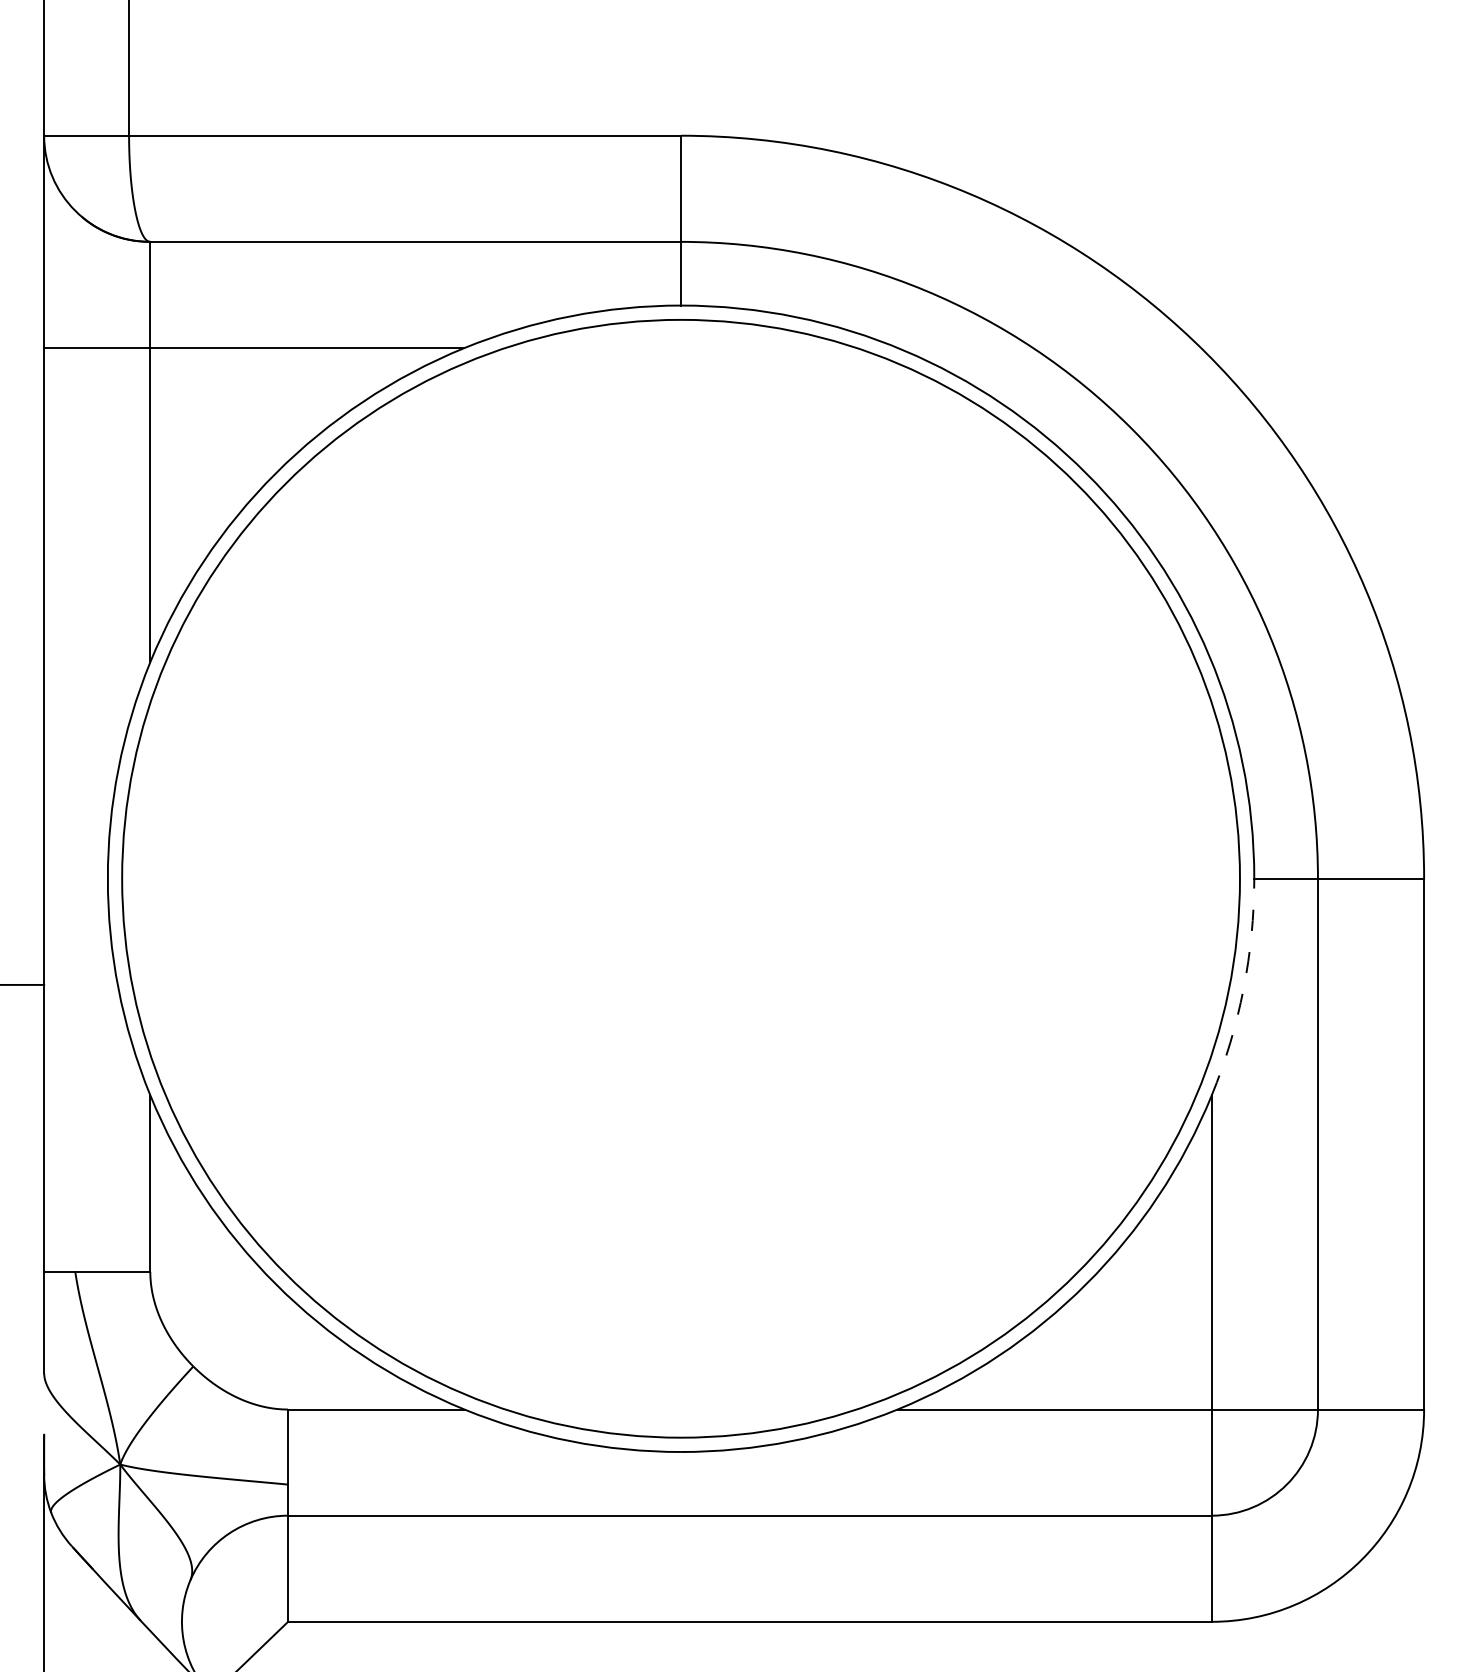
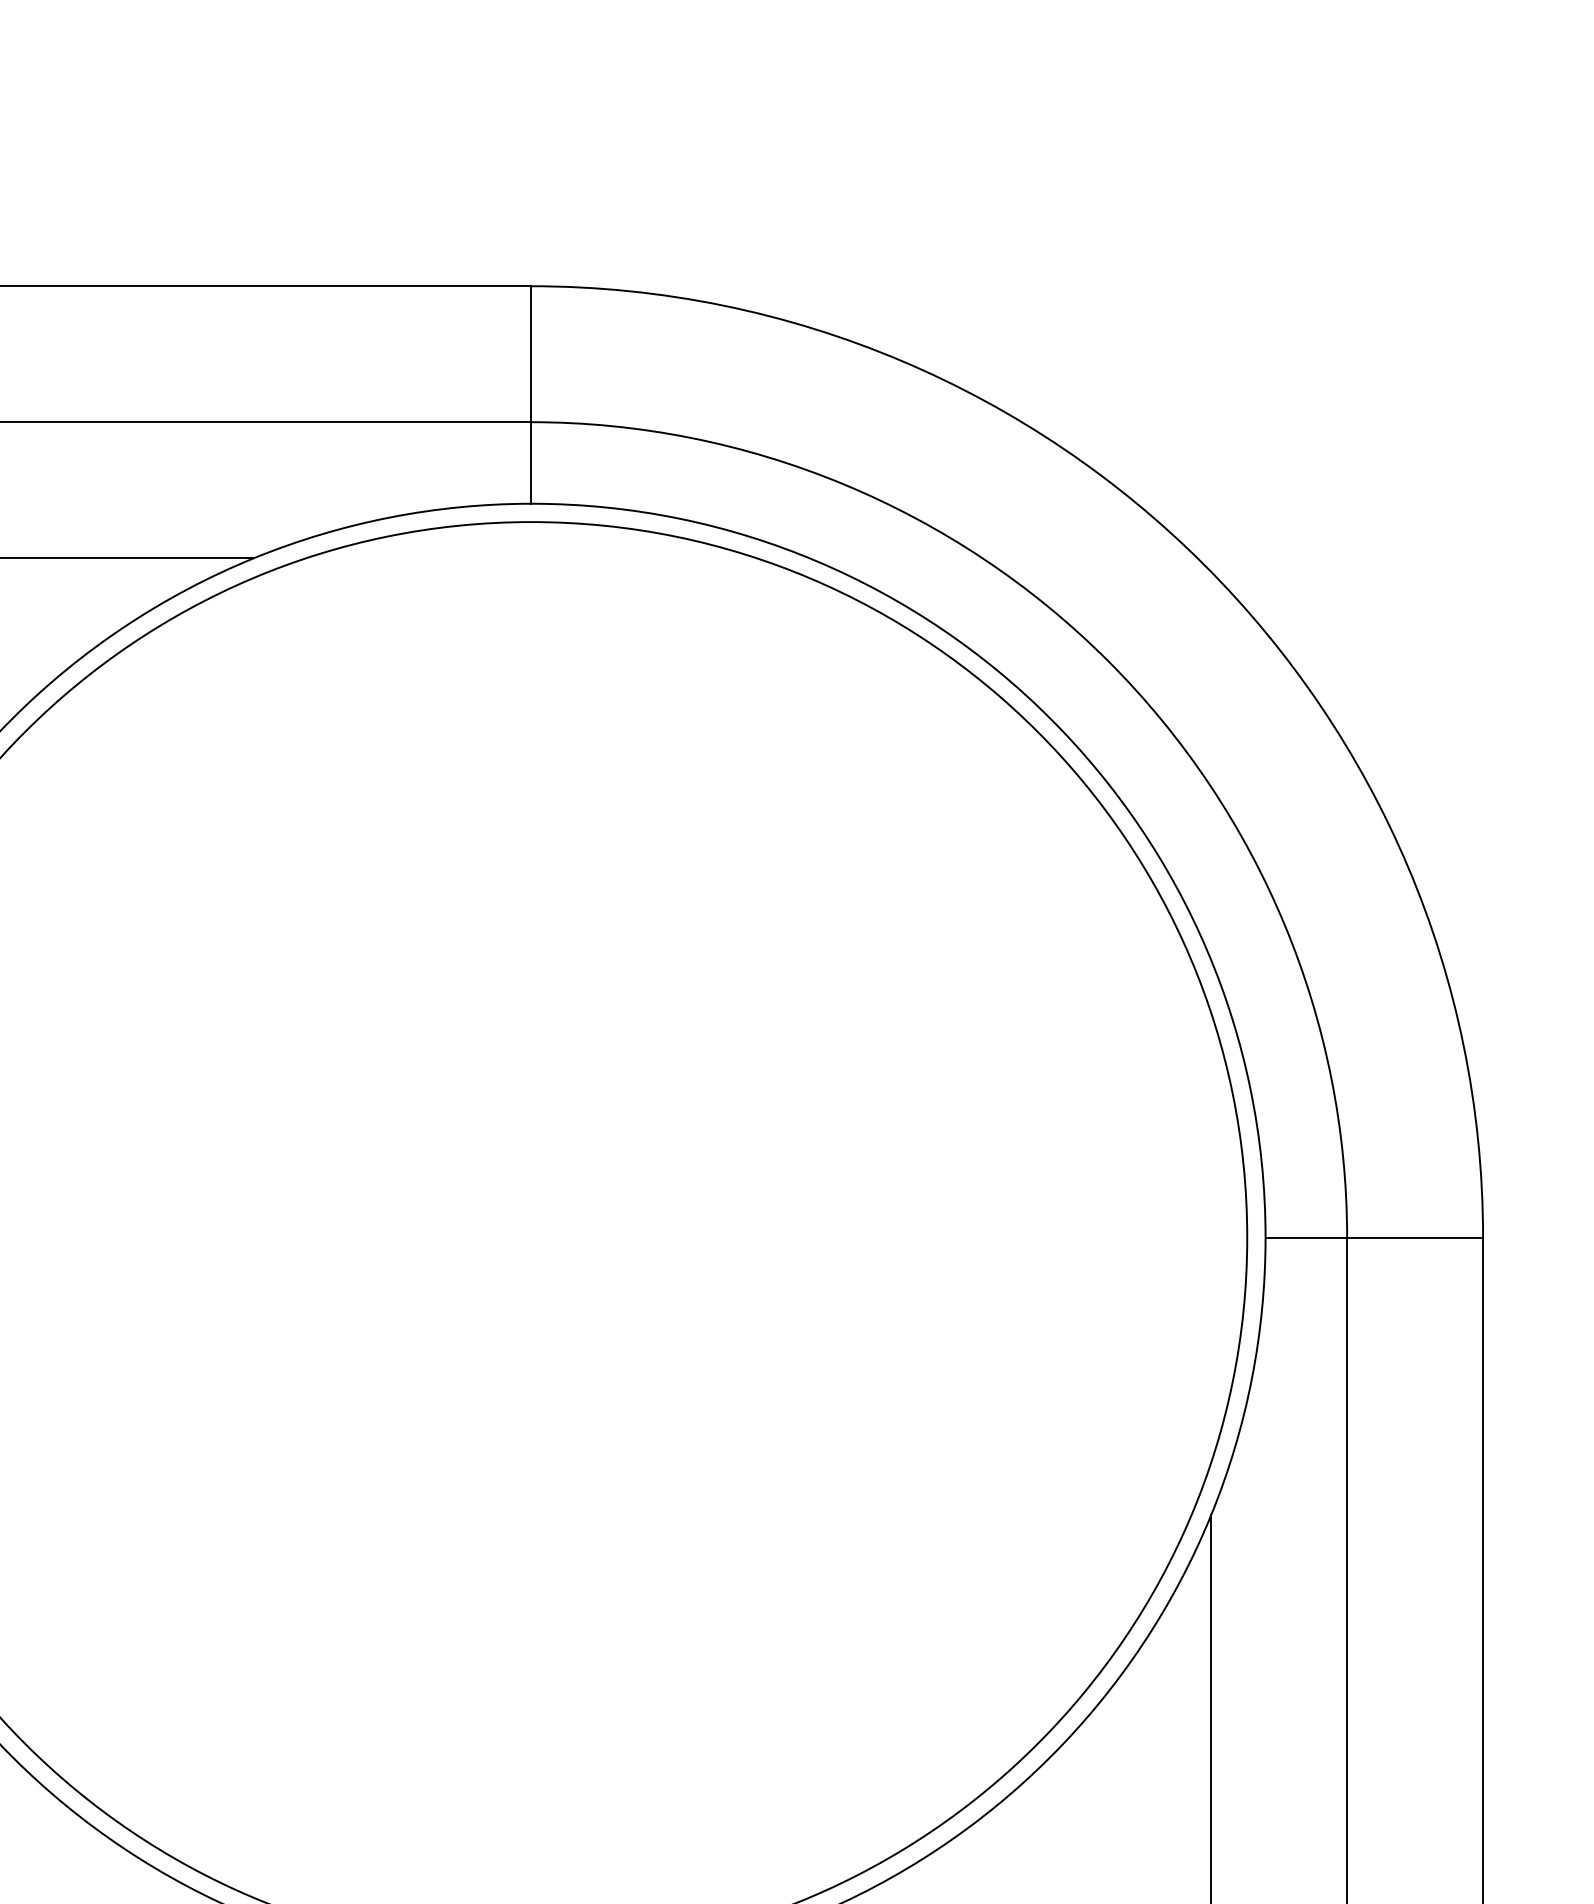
arc: (1243, 989) -> (1251, 1379), dashed -> solid

